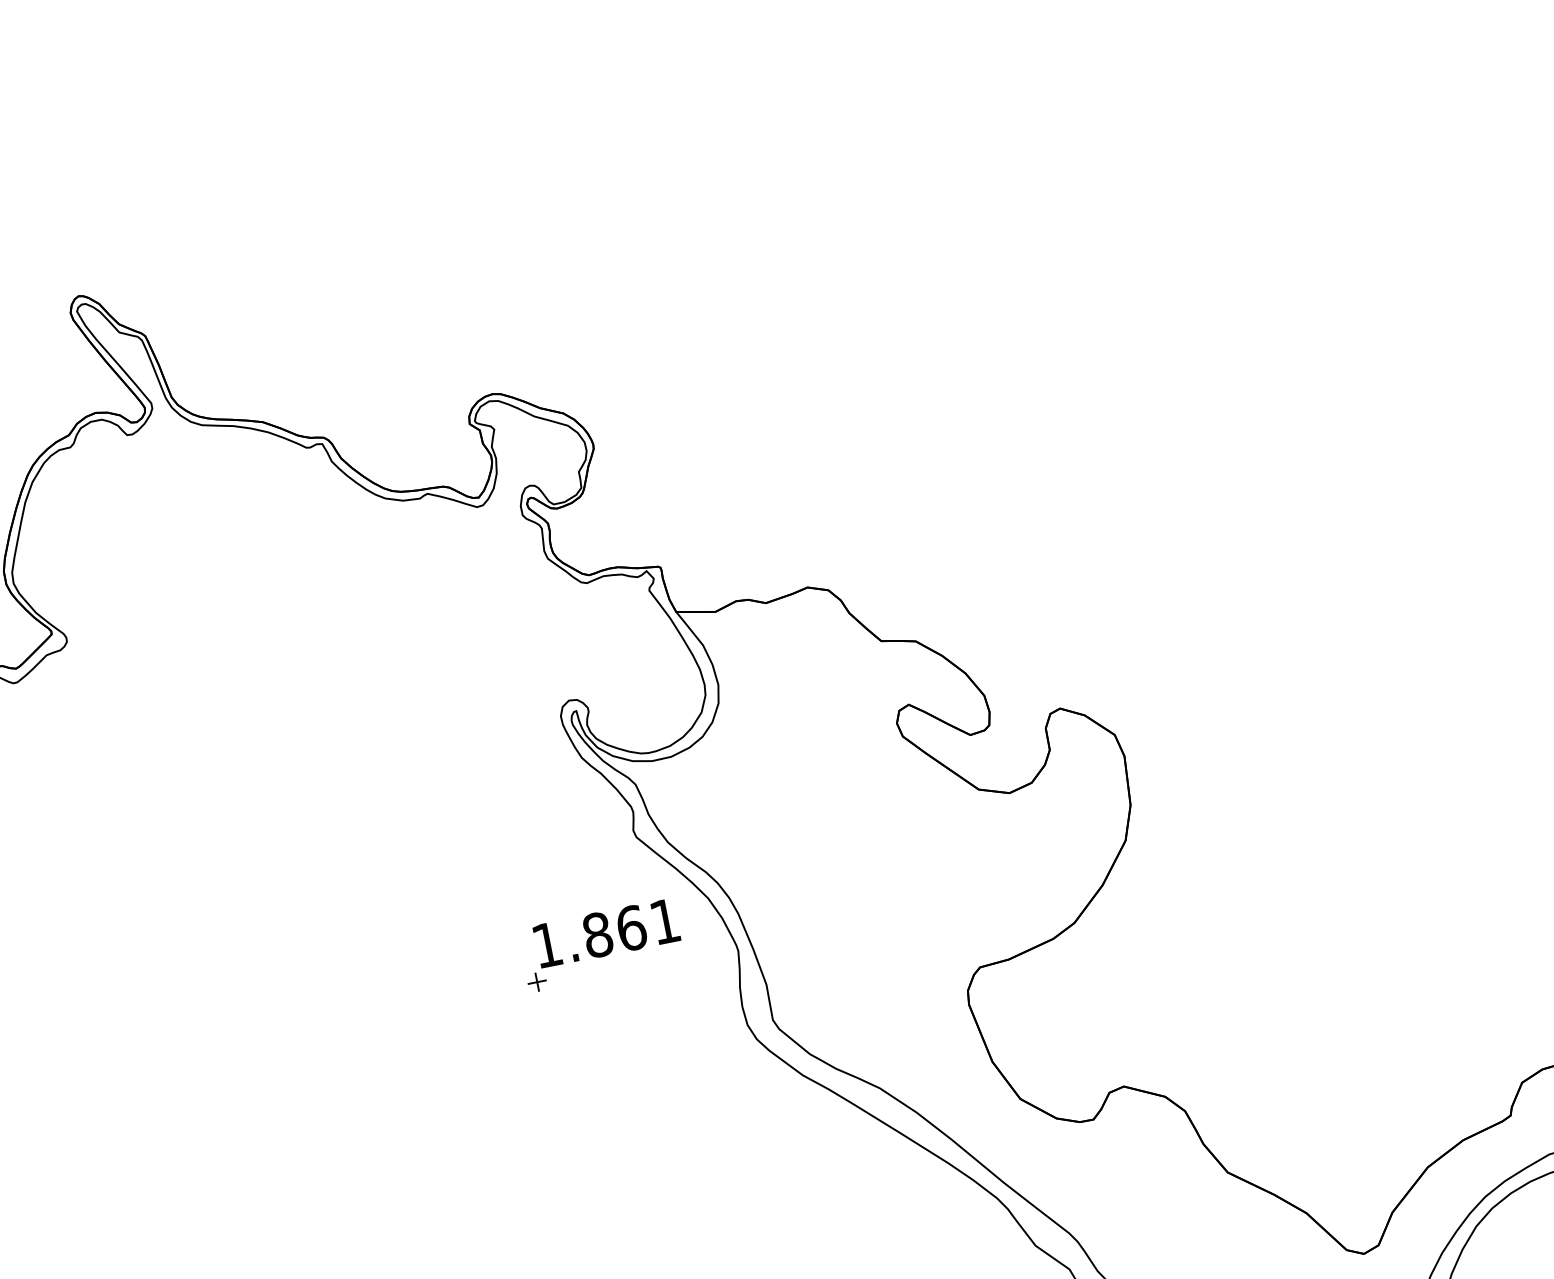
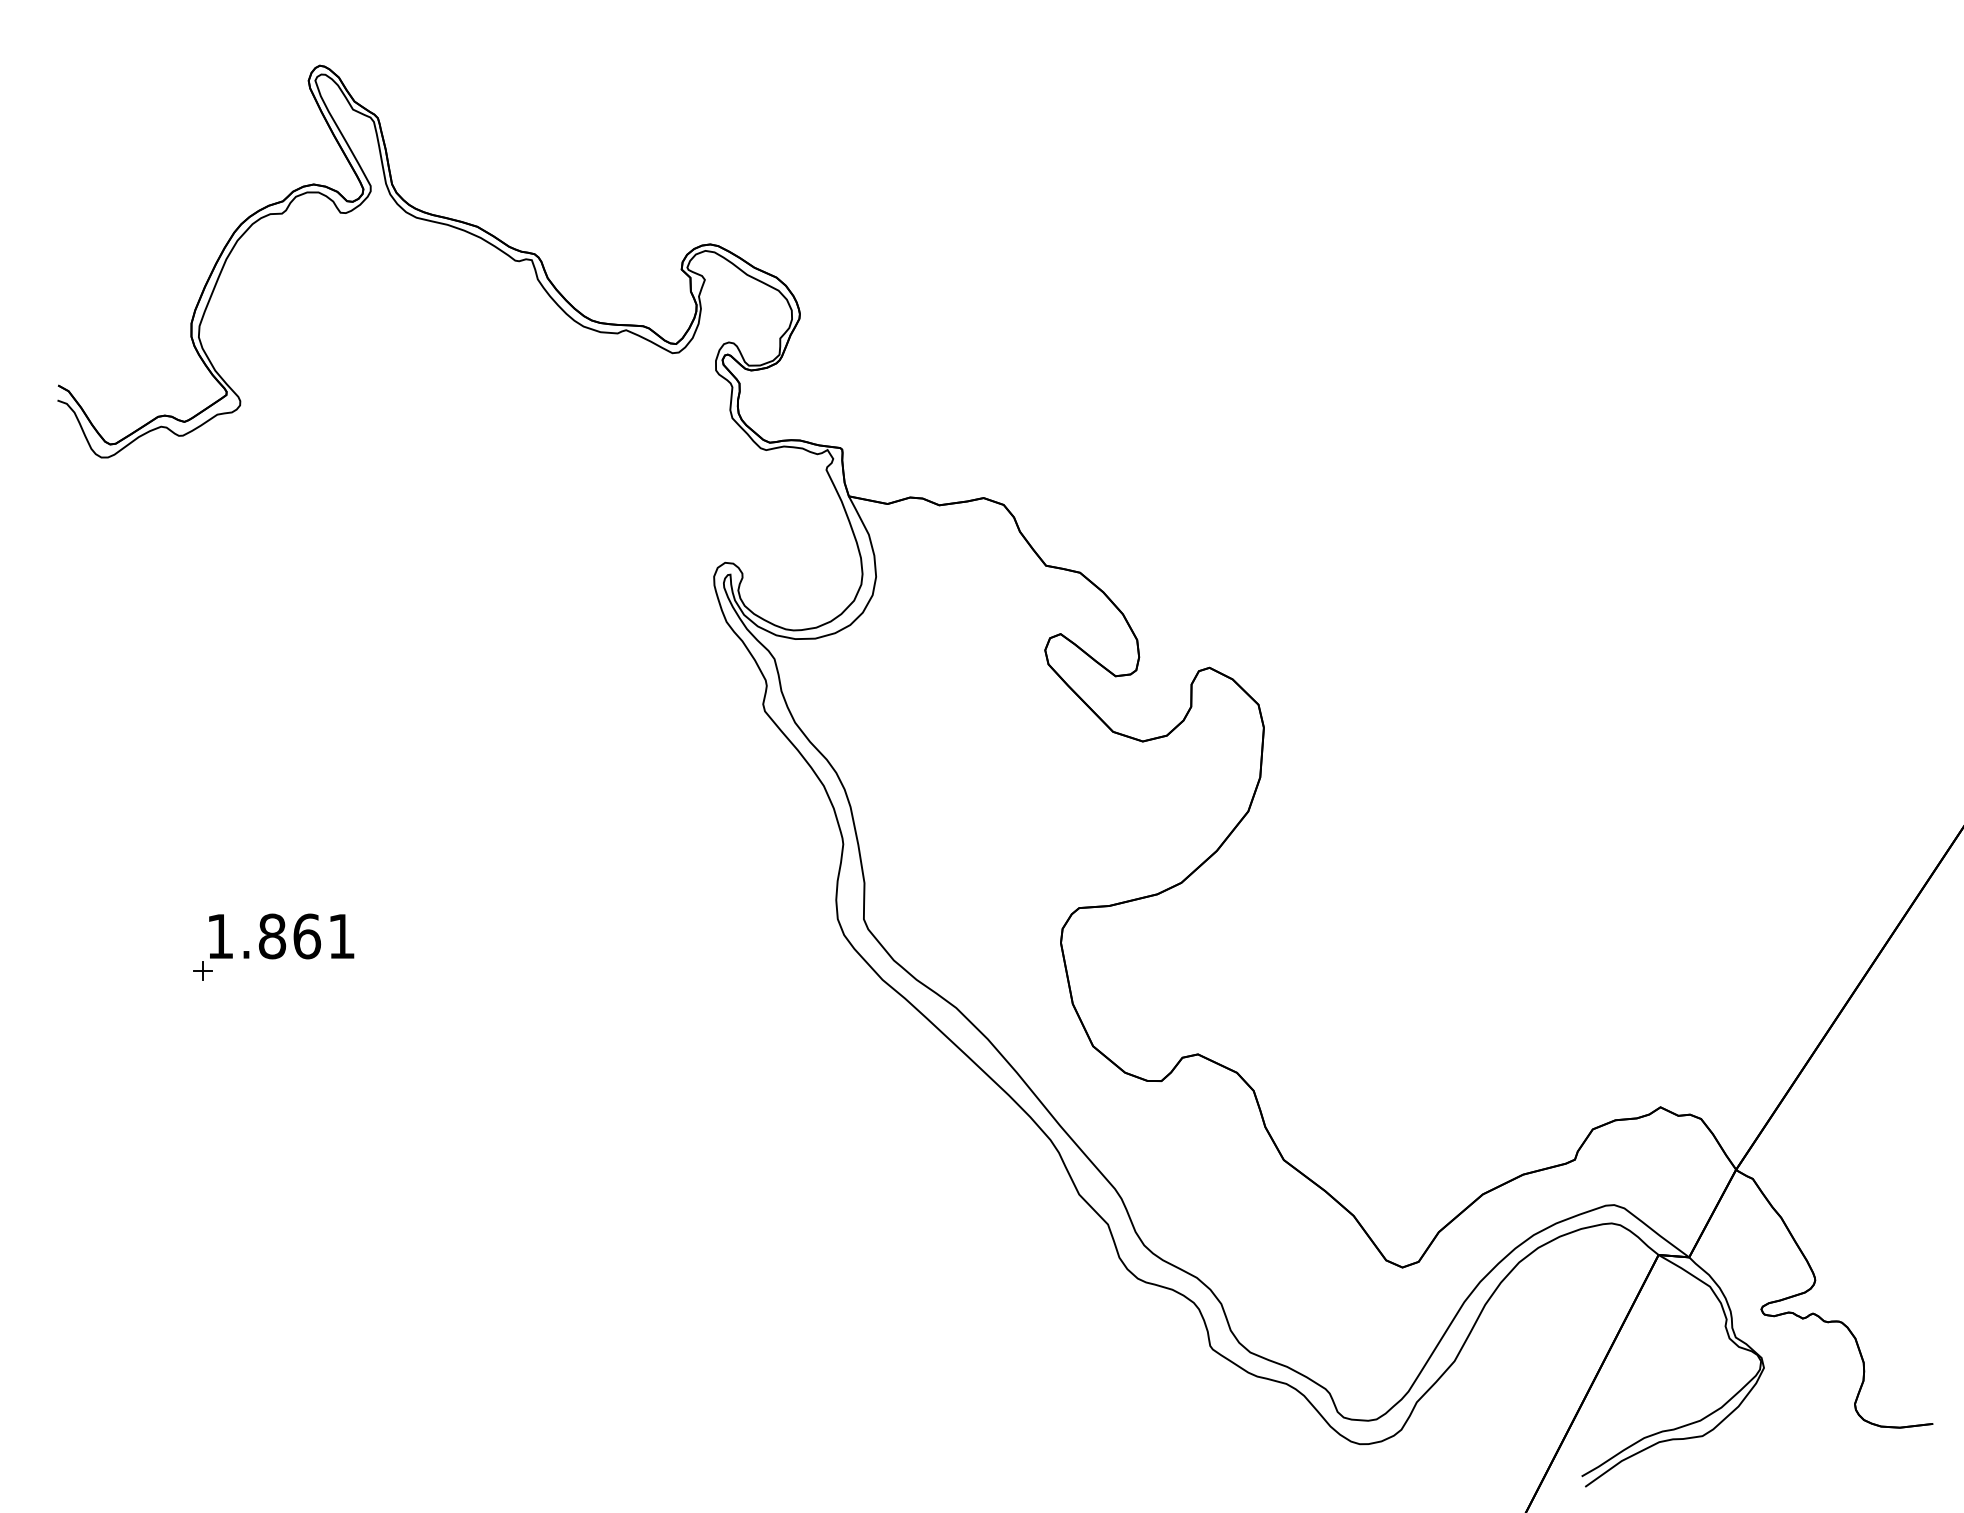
part: (600, 944) -> (273, 946), moved

